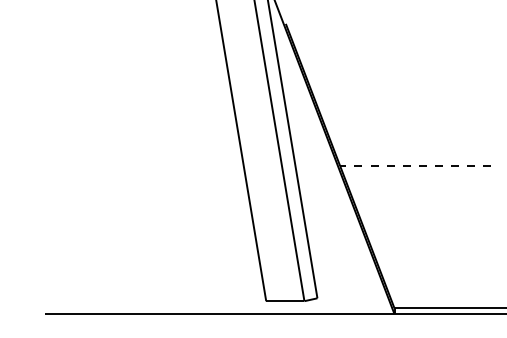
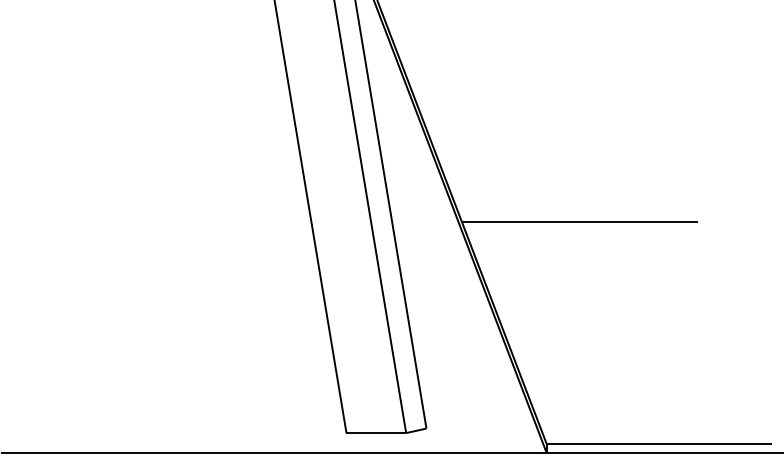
line: (415, 166) -> (579, 222), dashed -> solid

